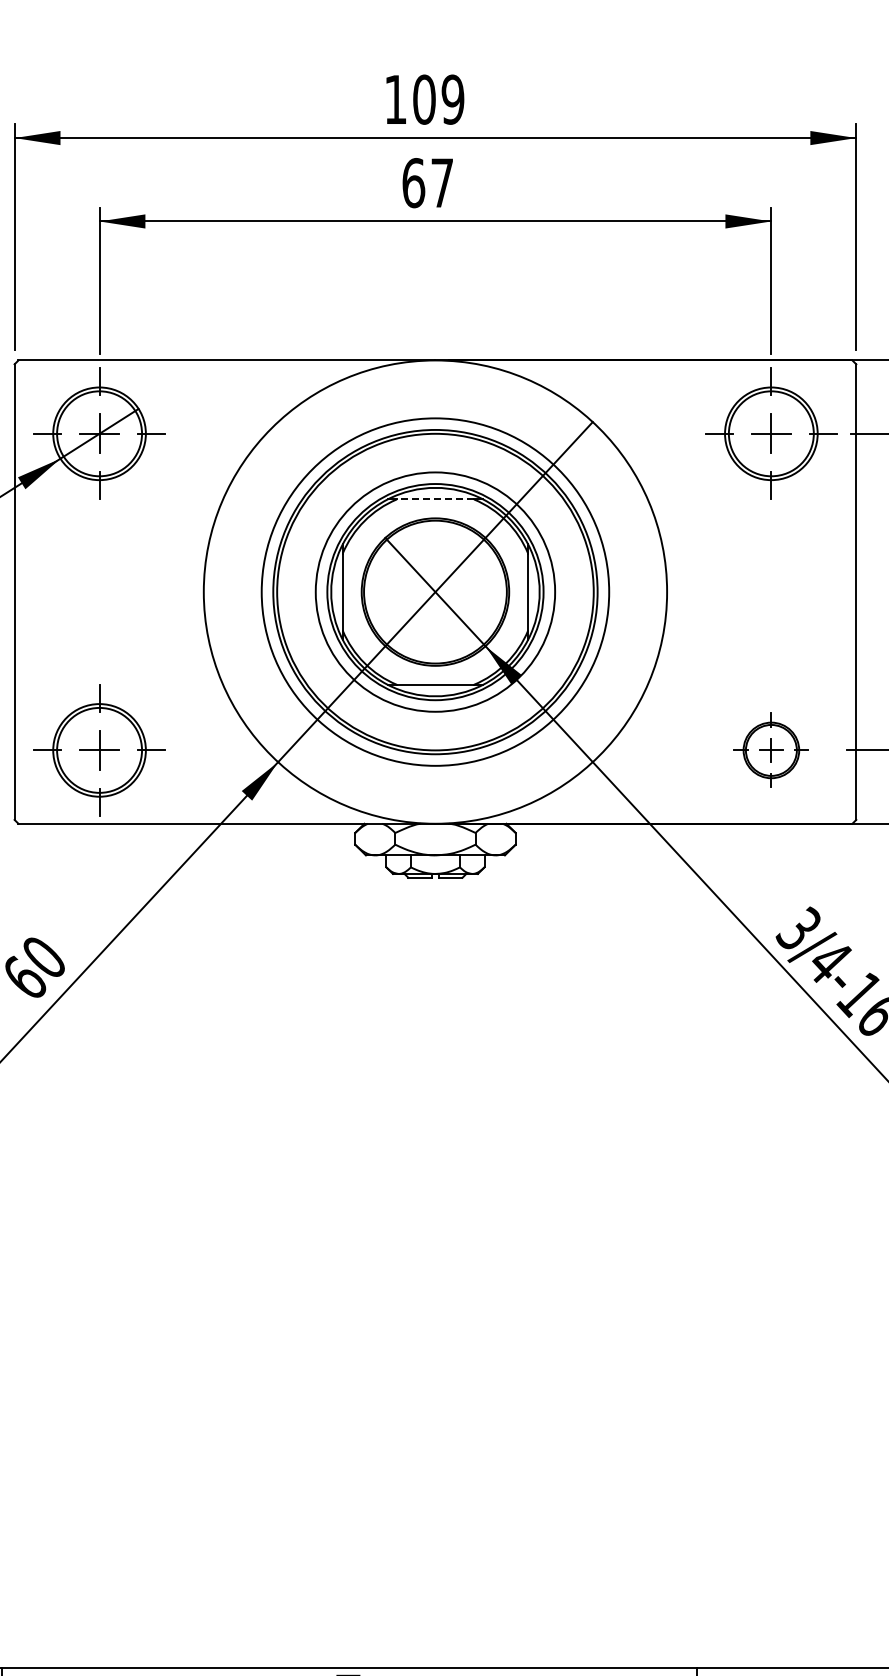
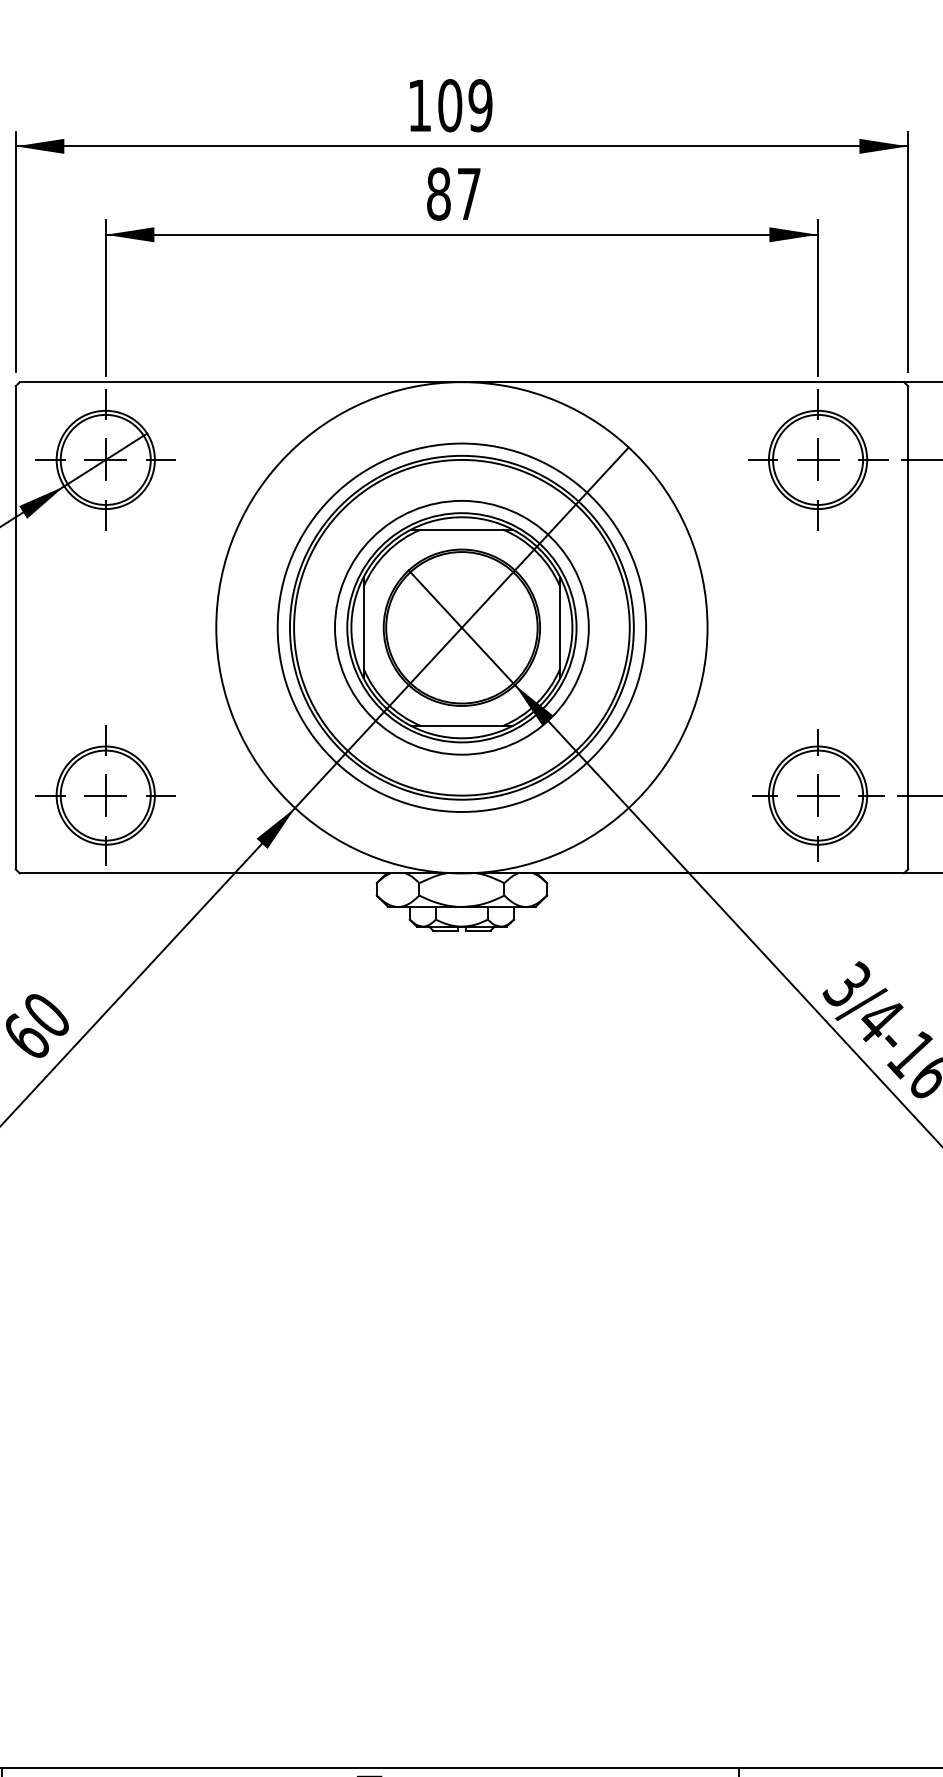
text: (413, 183) -> (438, 194), 67 -> 87
line: (435, 499) -> (461, 529), dashed -> solid
part: (771, 750) -> (818, 795), size x1.67

